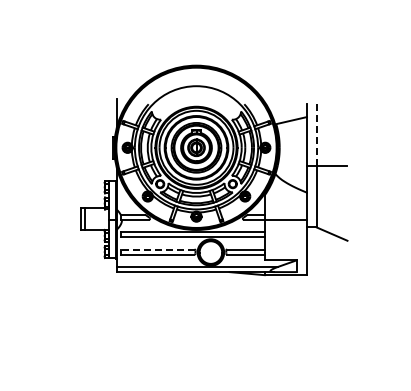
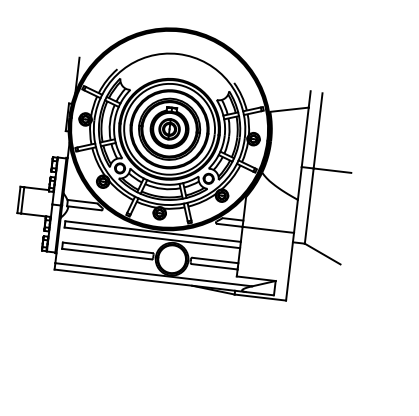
line: (316, 134) -> (317, 130), dashed -> solid
line: (157, 249) -> (107, 247), dashed -> solid

